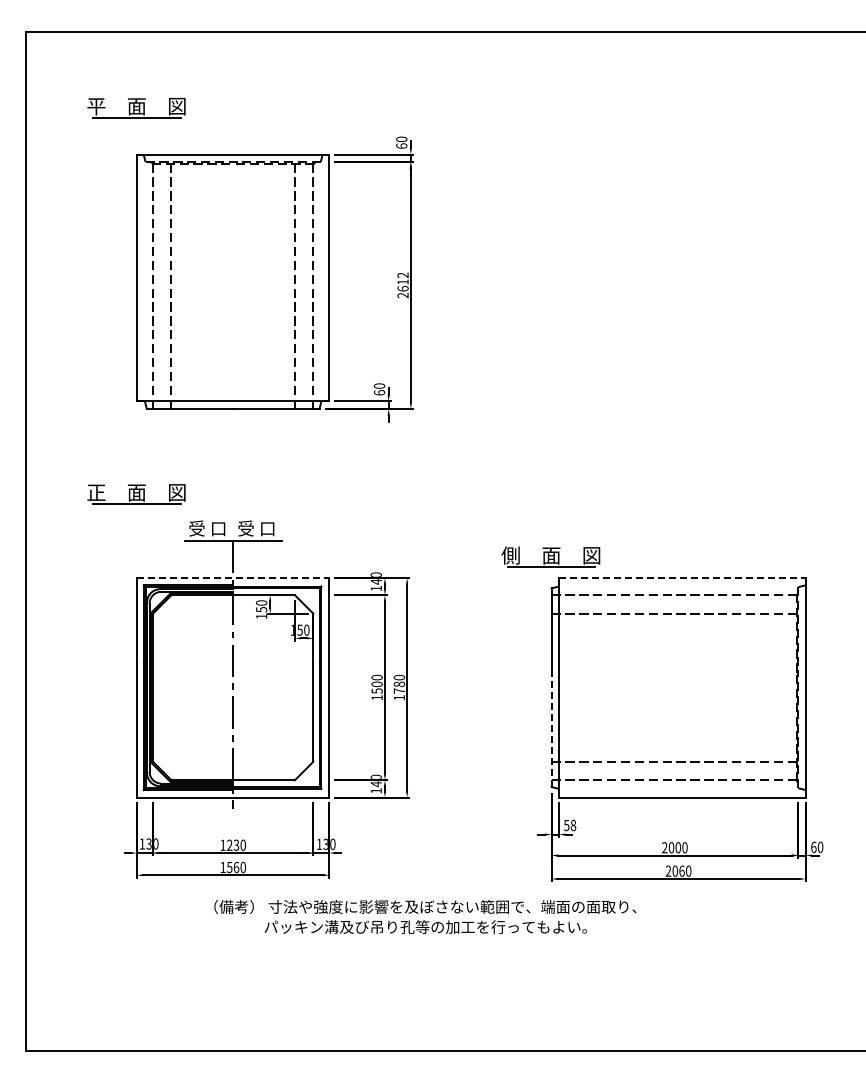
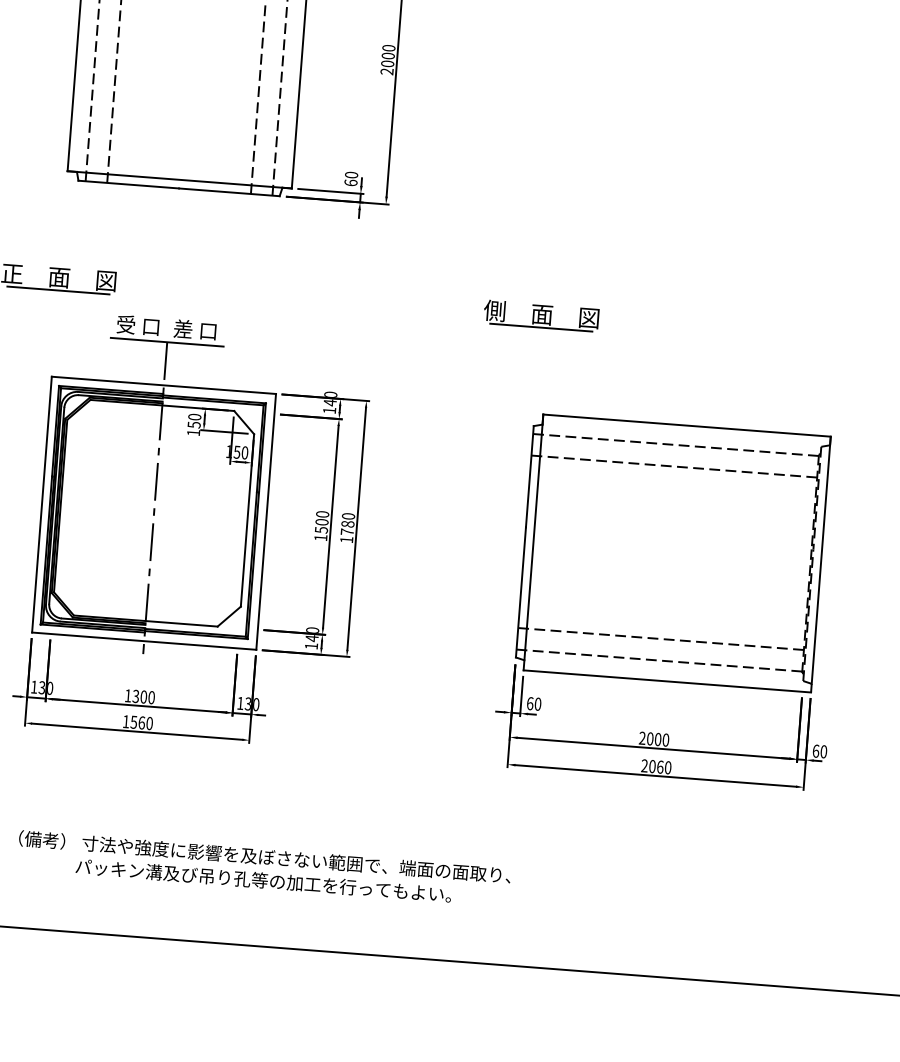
text: (402, 281) -> (387, 55), 2612 -> 2000
text: (245, 528) -> (182, 328), 受 口 -> 差 口
part: (550, 556) -> (541, 315), moved
line: (233, 577) -> (164, 384), dashed -> solid
line: (682, 577) -> (687, 425), dashed -> solid
line: (551, 731) -> (520, 592), dashed -> solid
text: (570, 825) -> (534, 703), 58 -> 60
text: (233, 844) -> (140, 695), 1230 -> 1300
text: (425, 917) -> (264, 869), moved

